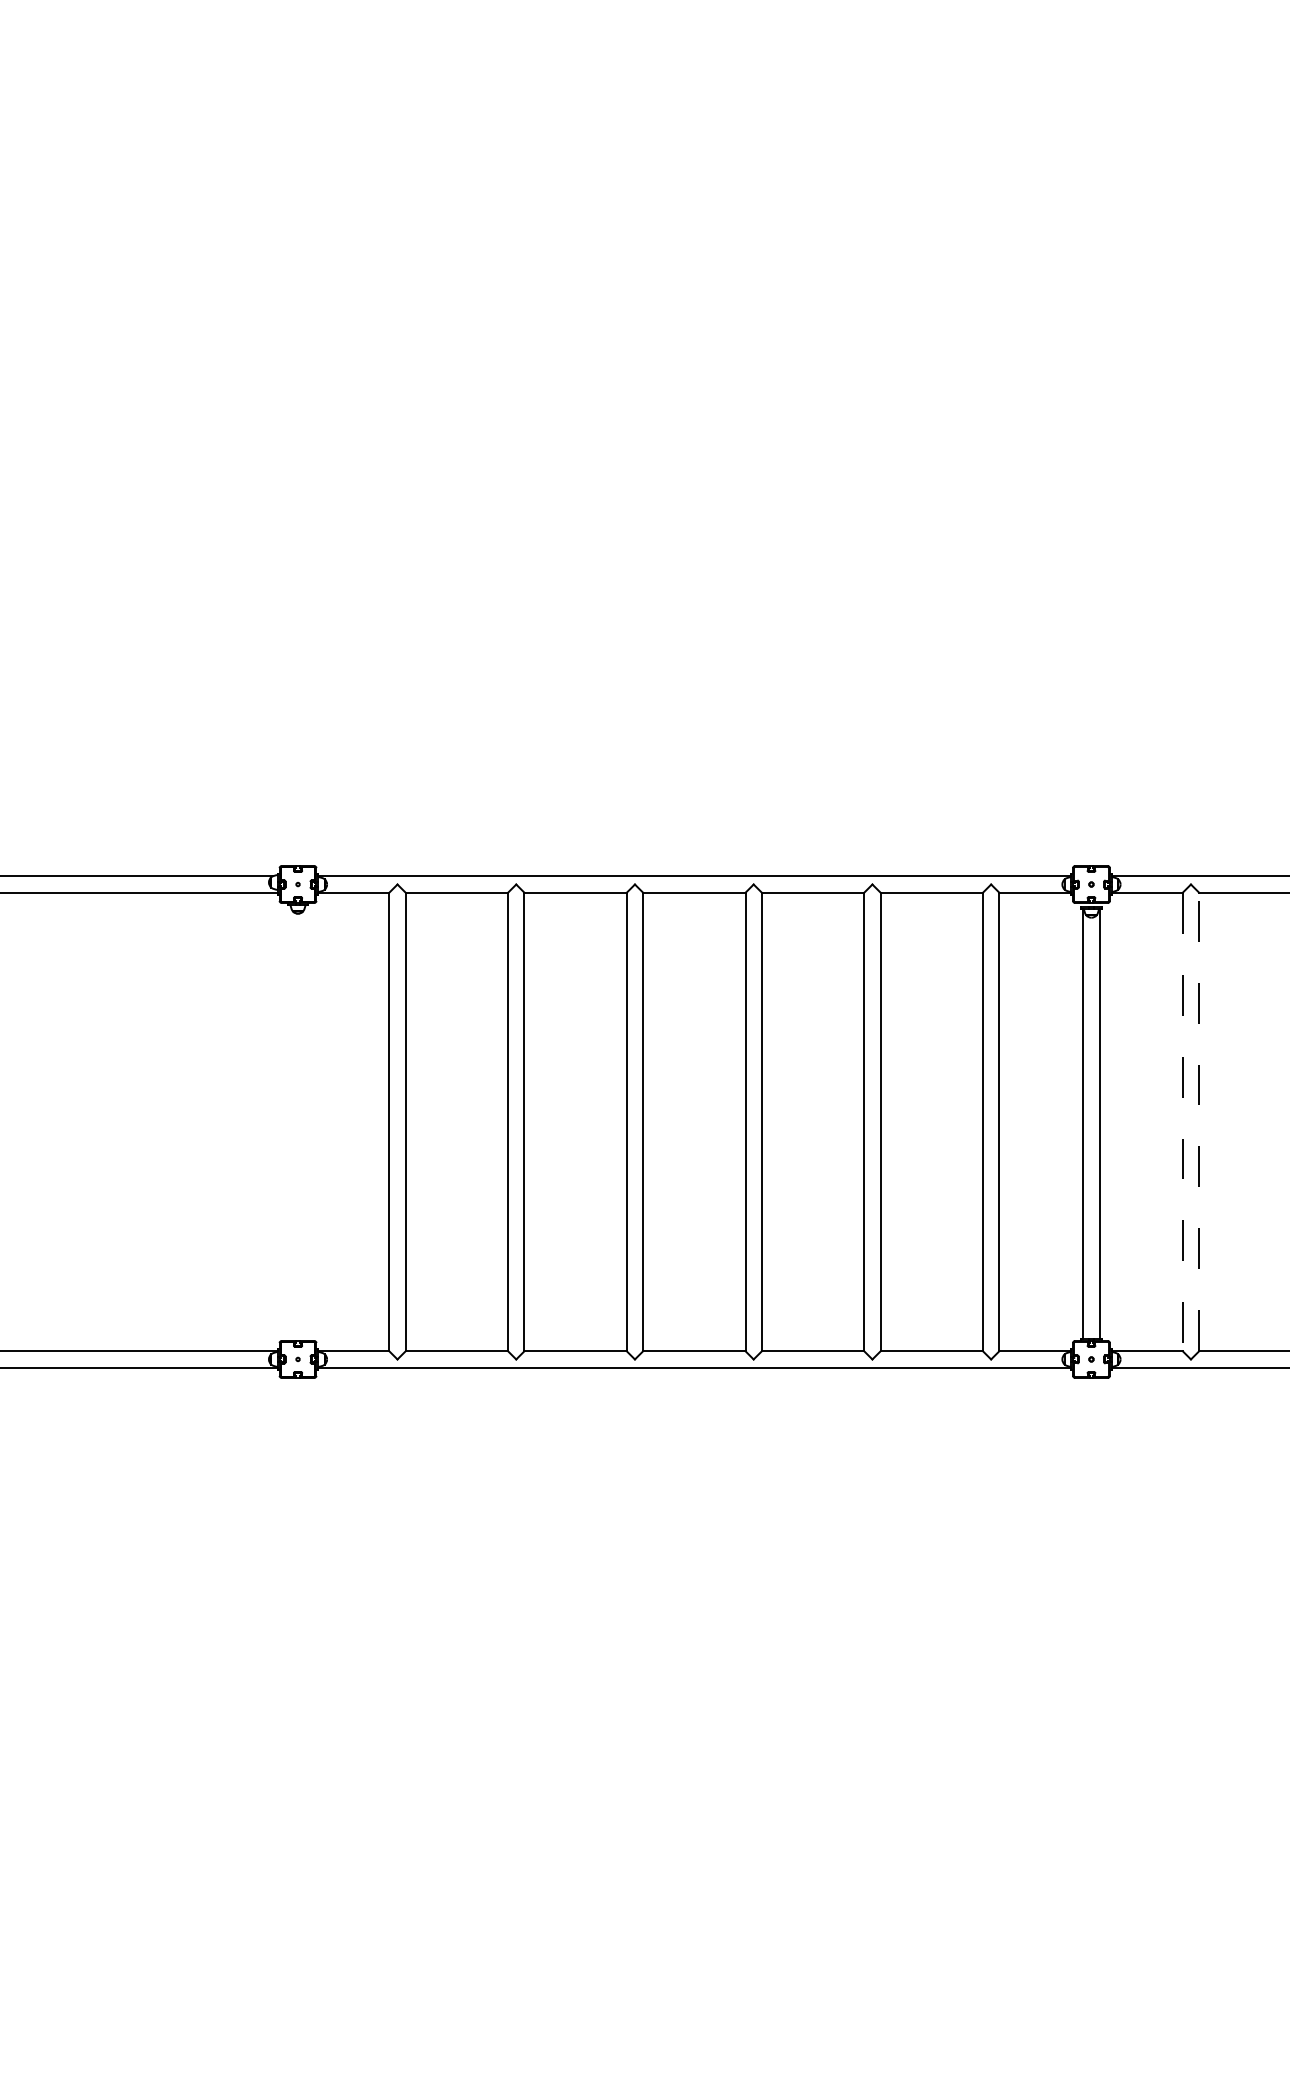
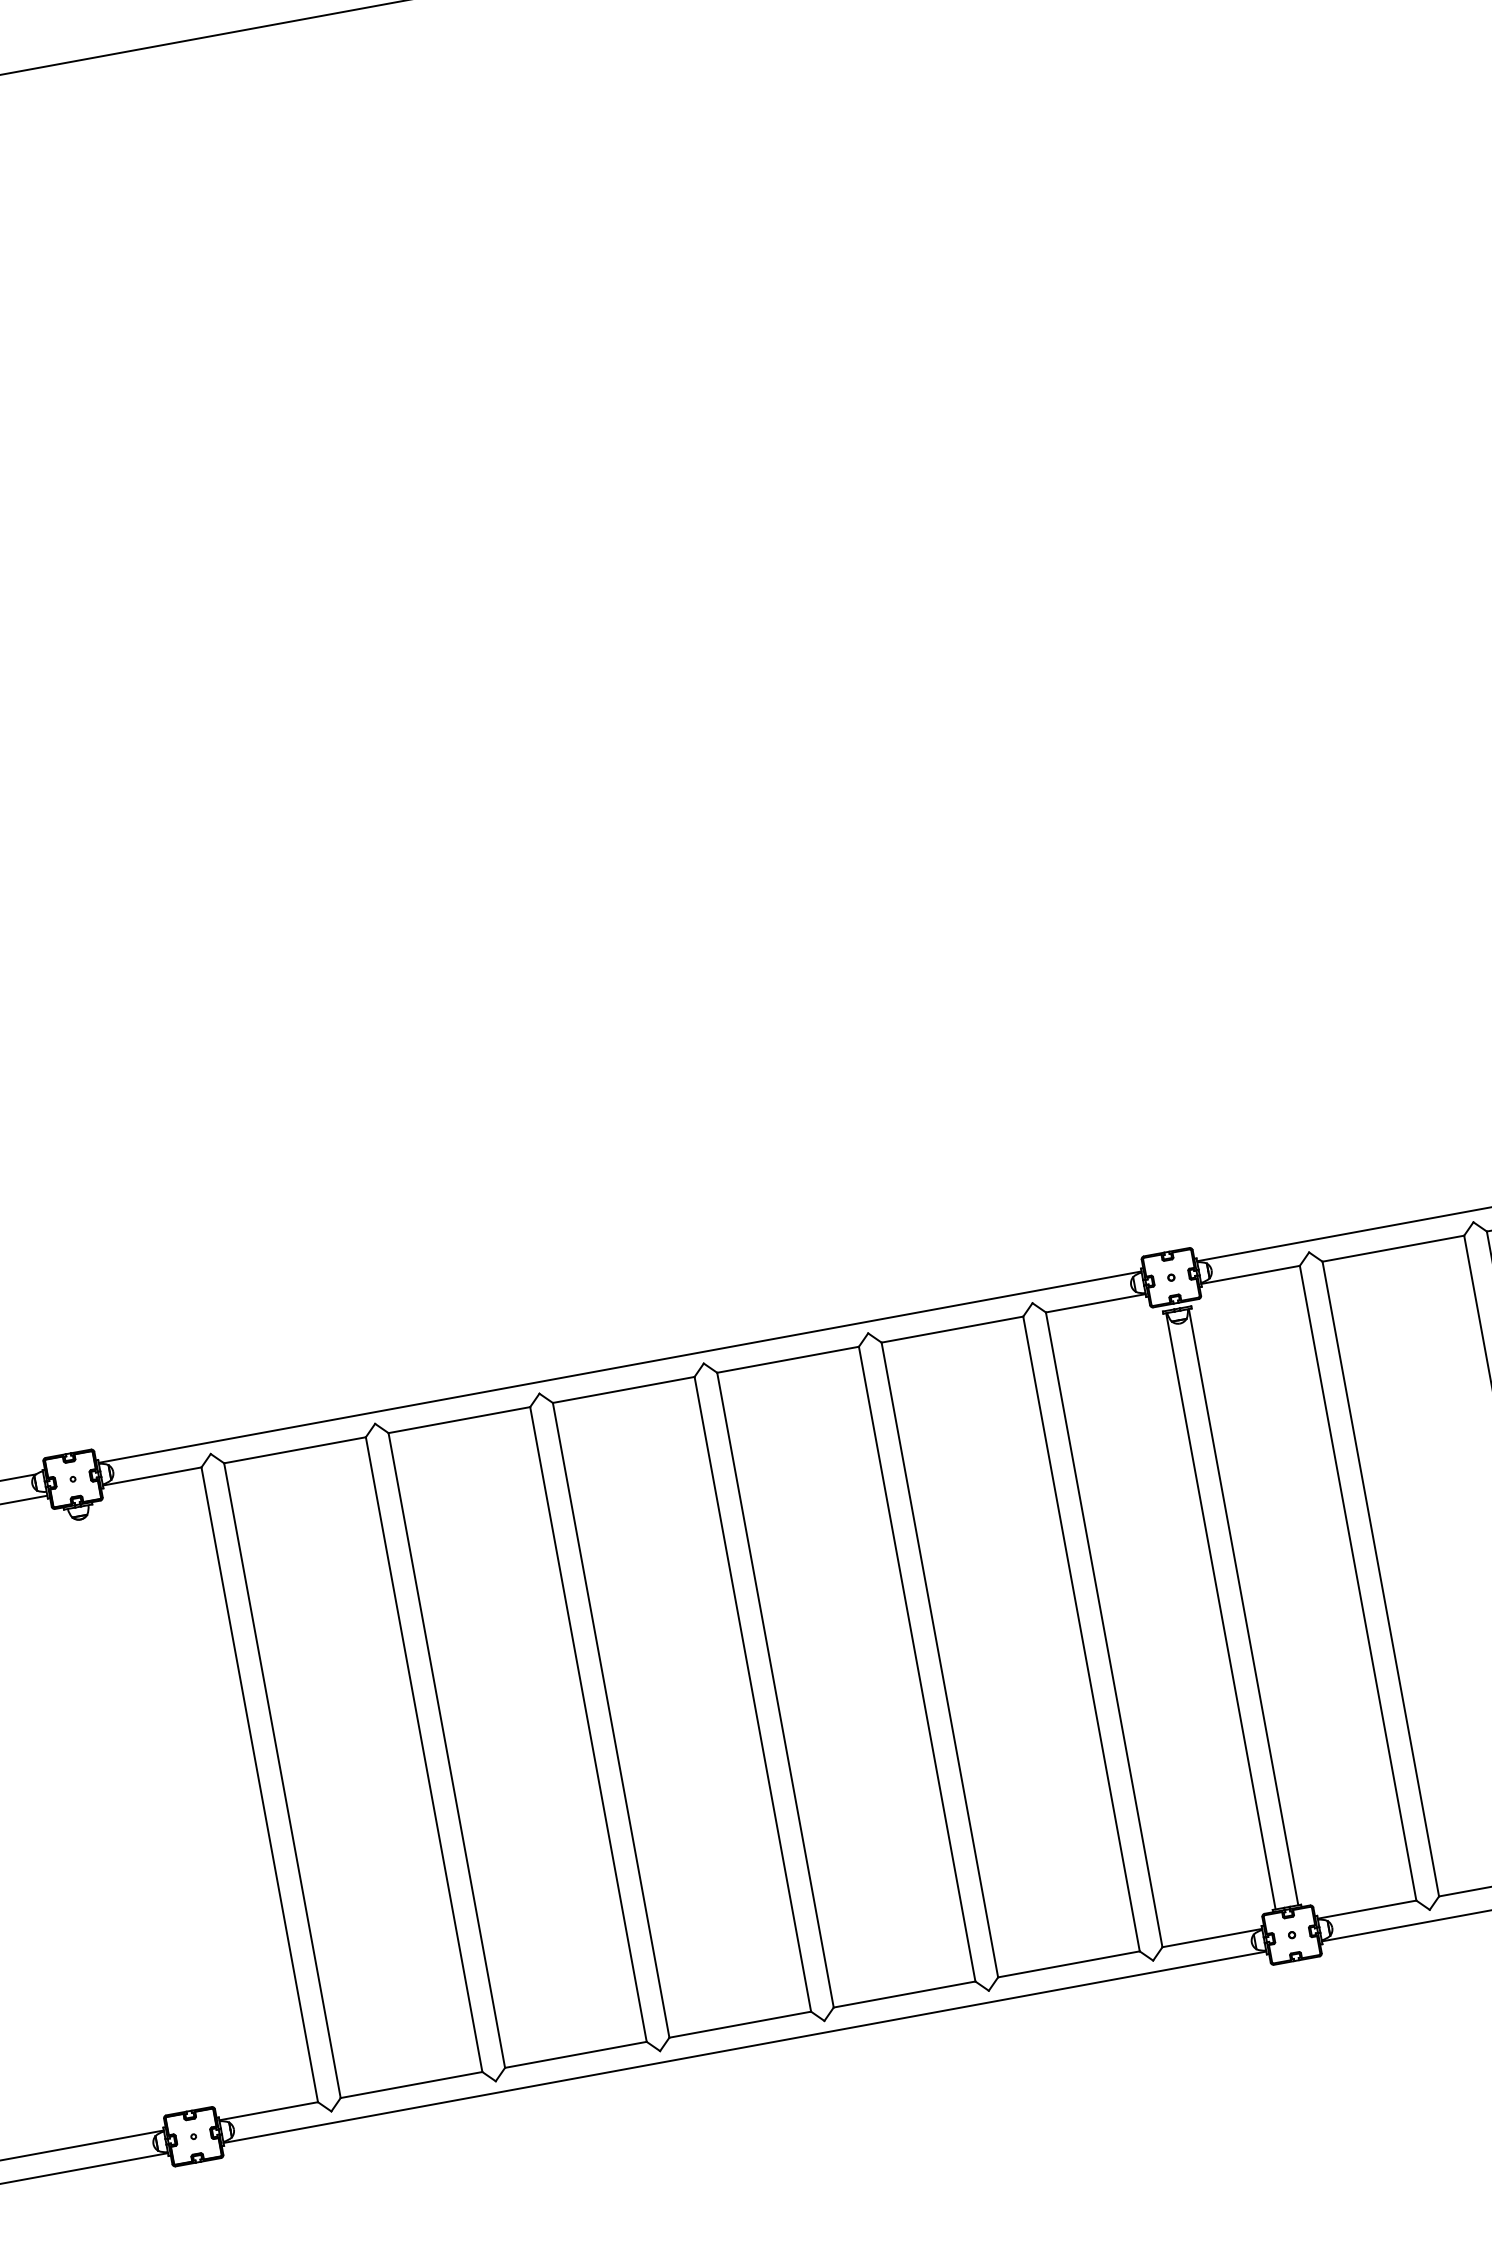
line: (1199, 1121) -> (1381, 1578), dashed -> solid
line: (1182, 1122) -> (1357, 1583), dashed -> solid

